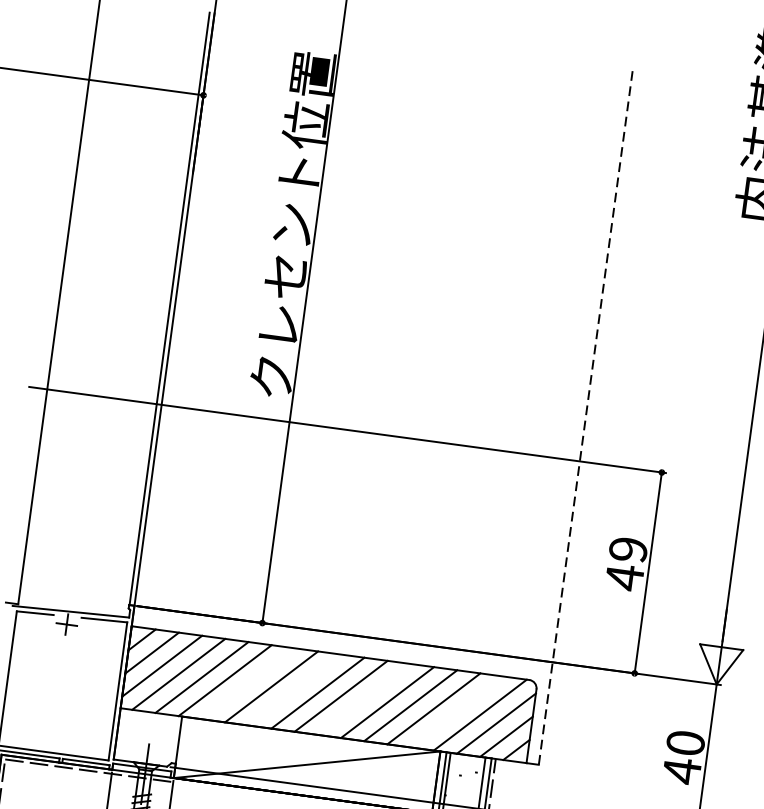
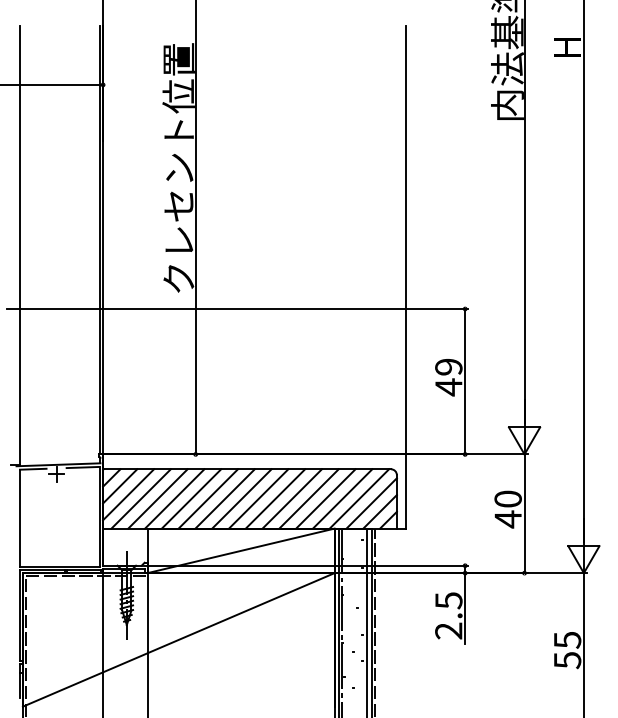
line: (585, 419) -> (405, 278), dashed -> solid
line: (248, 683) -> (191, 498), added
line: (293, 689) -> (224, 498), added
line: (364, 698) -> (275, 498), added
line: (456, 711) -> (342, 498), added

